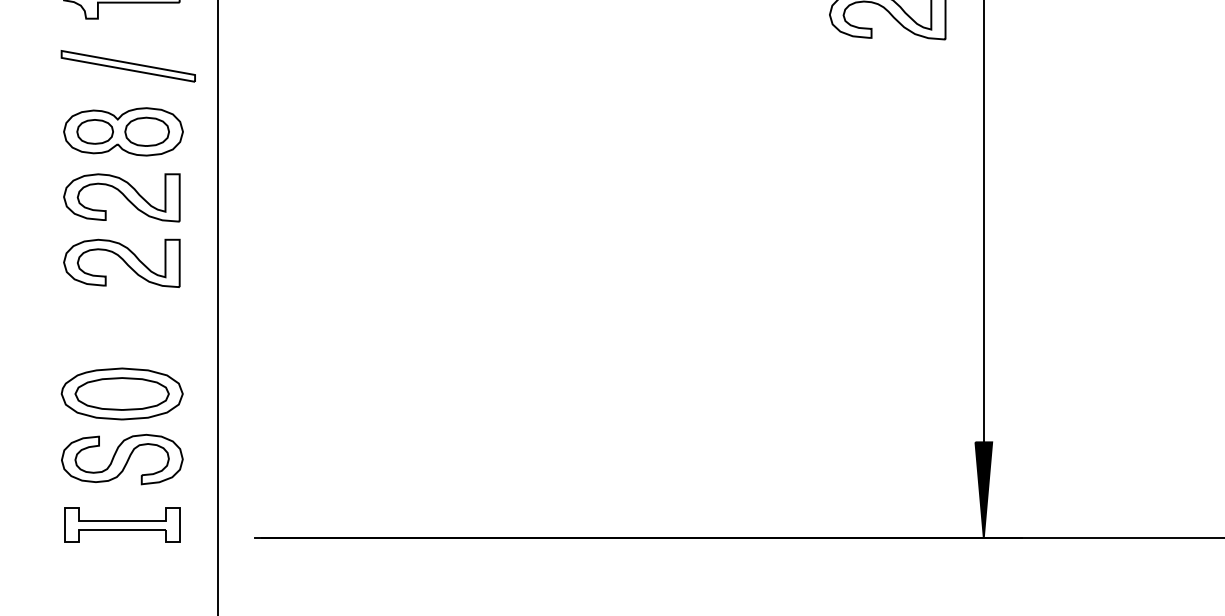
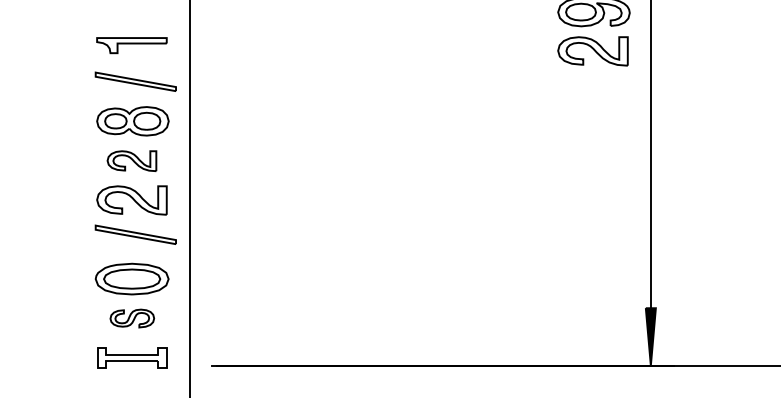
part: (121, 198) -> (131, 161), size x0.7
part: (127, 319) -> (135, 234), added
part: (122, 459) -> (132, 318), size x0.6

